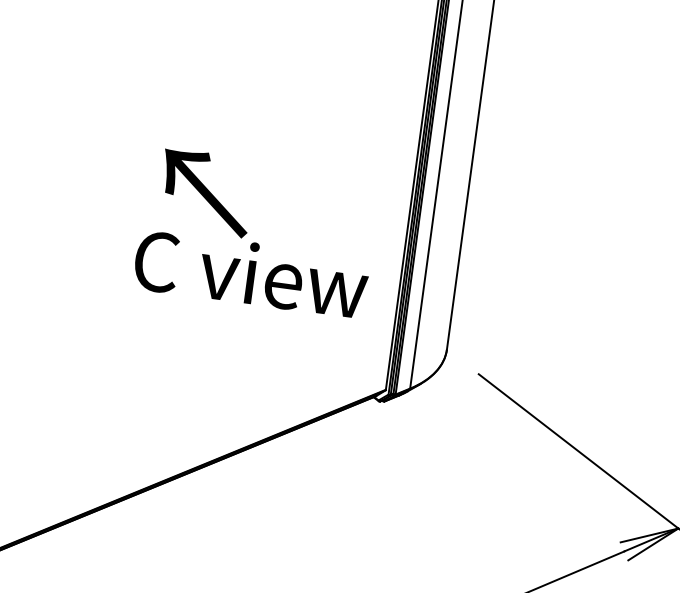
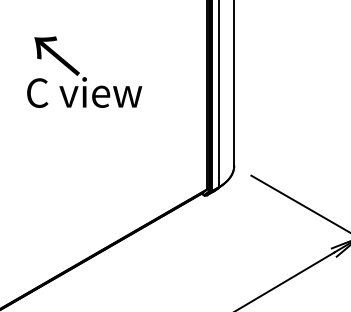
text: (256, 231) -> (84, 71), moved

